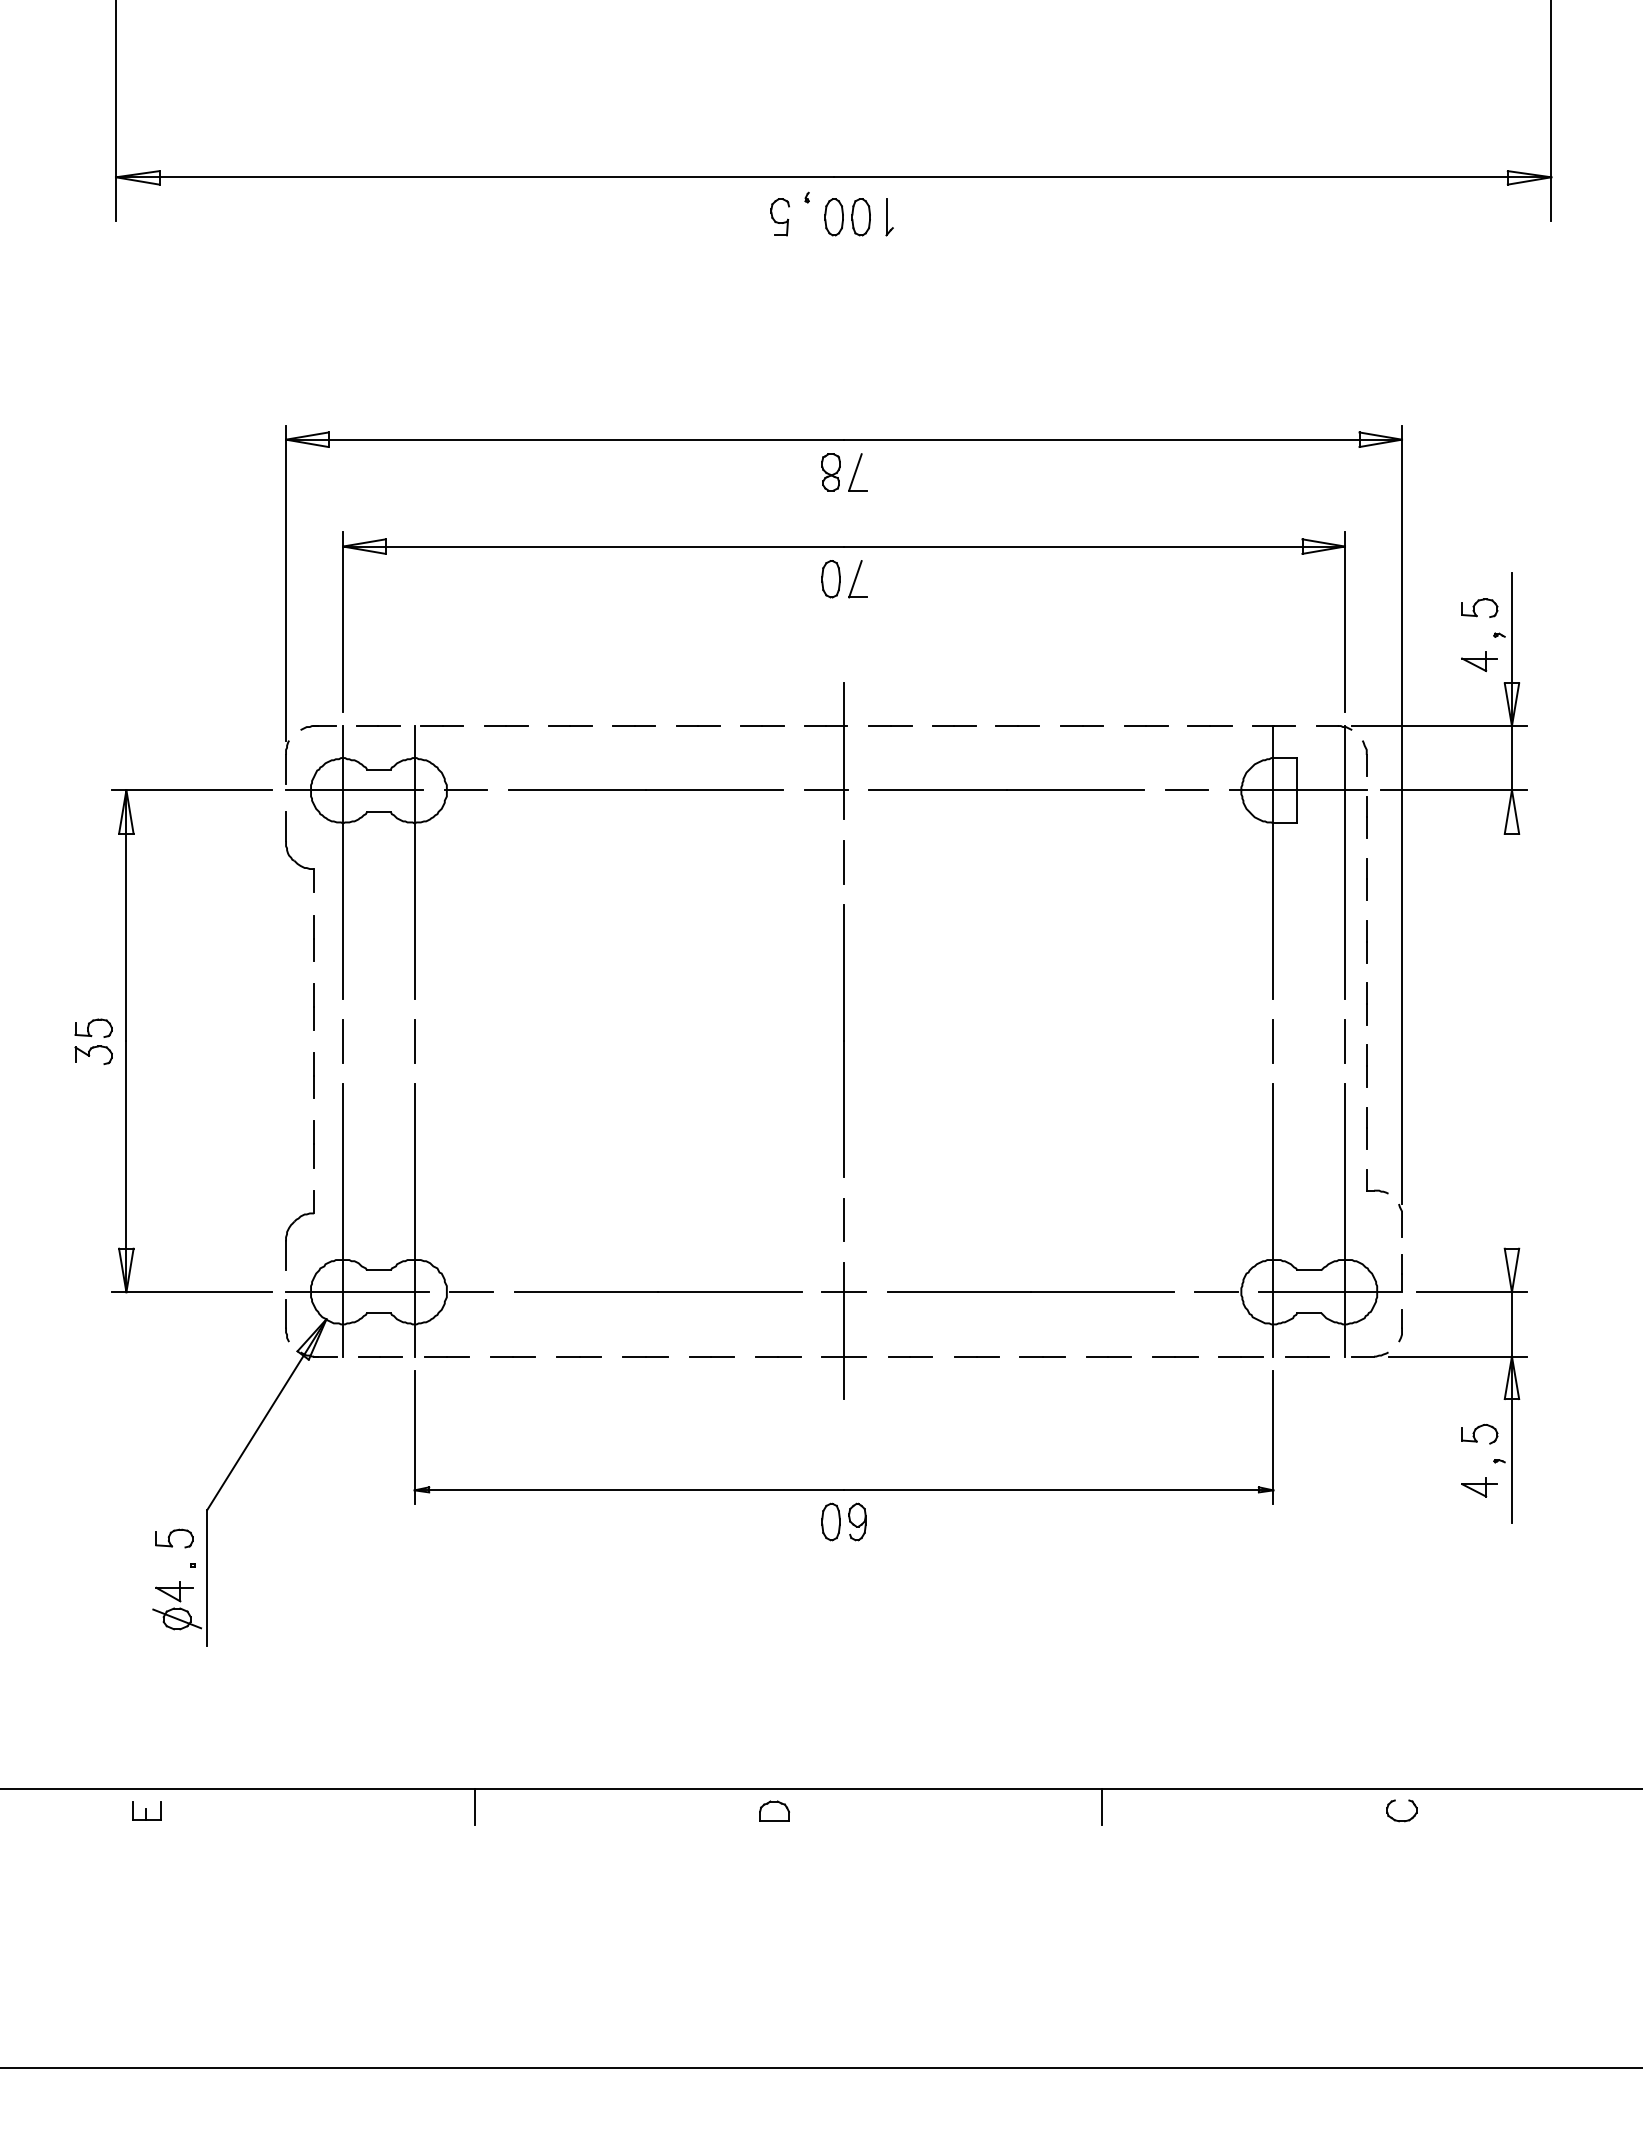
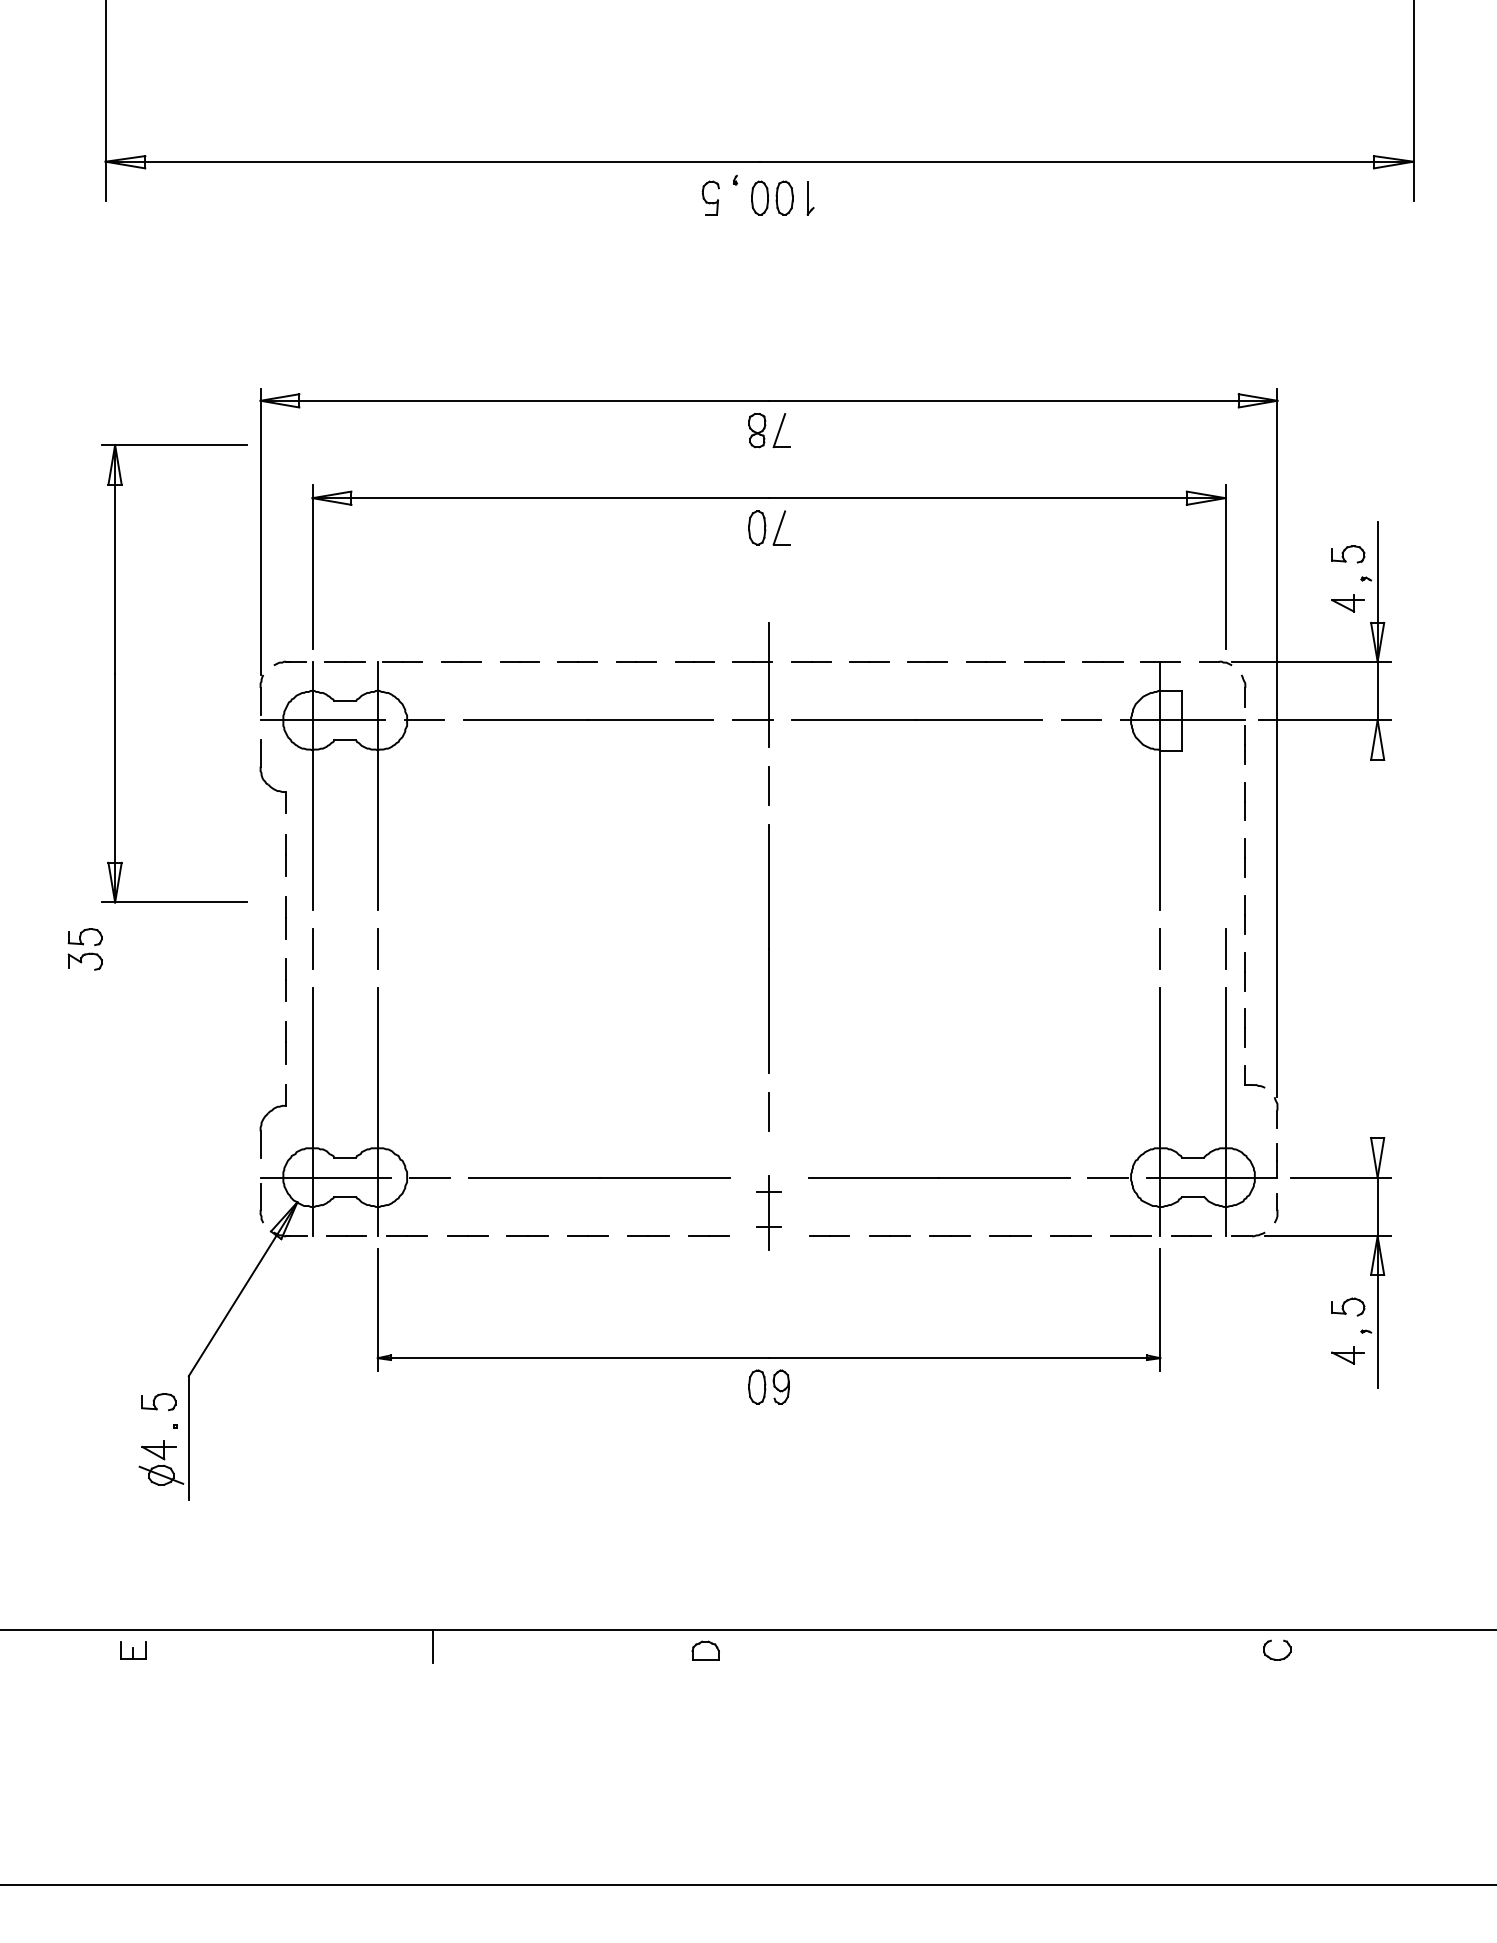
line: (1344, 862) -> (1225, 786), removed
part: (126, 1041) -> (115, 673), moved
part: (843, 1330) -> (768, 1212), size x0.6
line: (1102, 1807) -> (1004, 1647), removed

